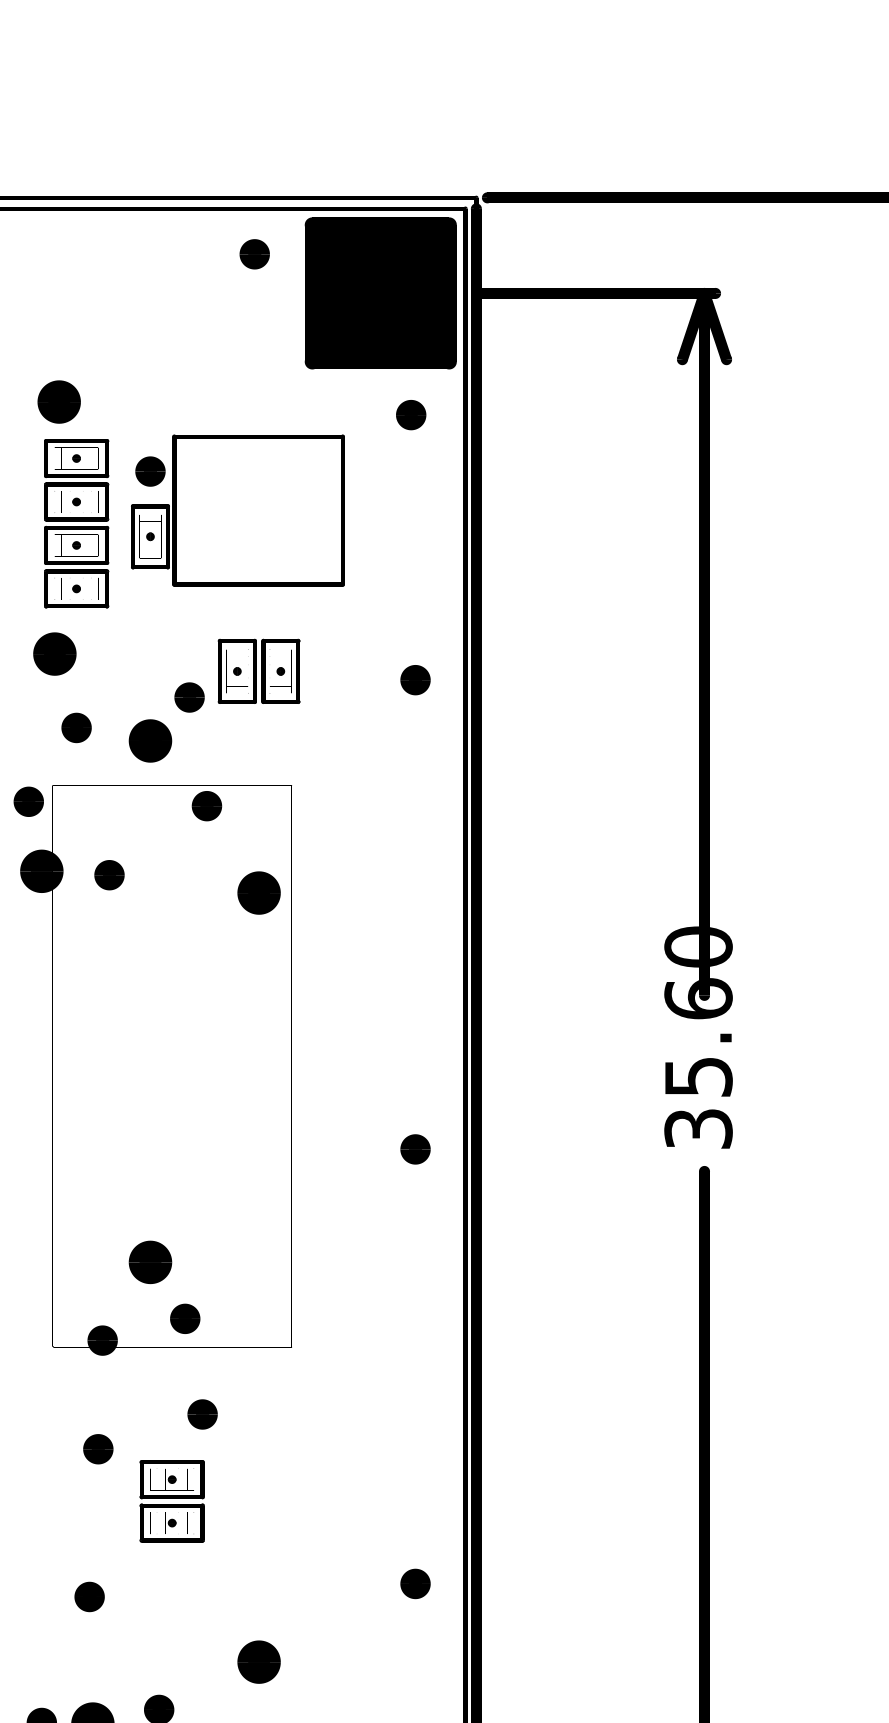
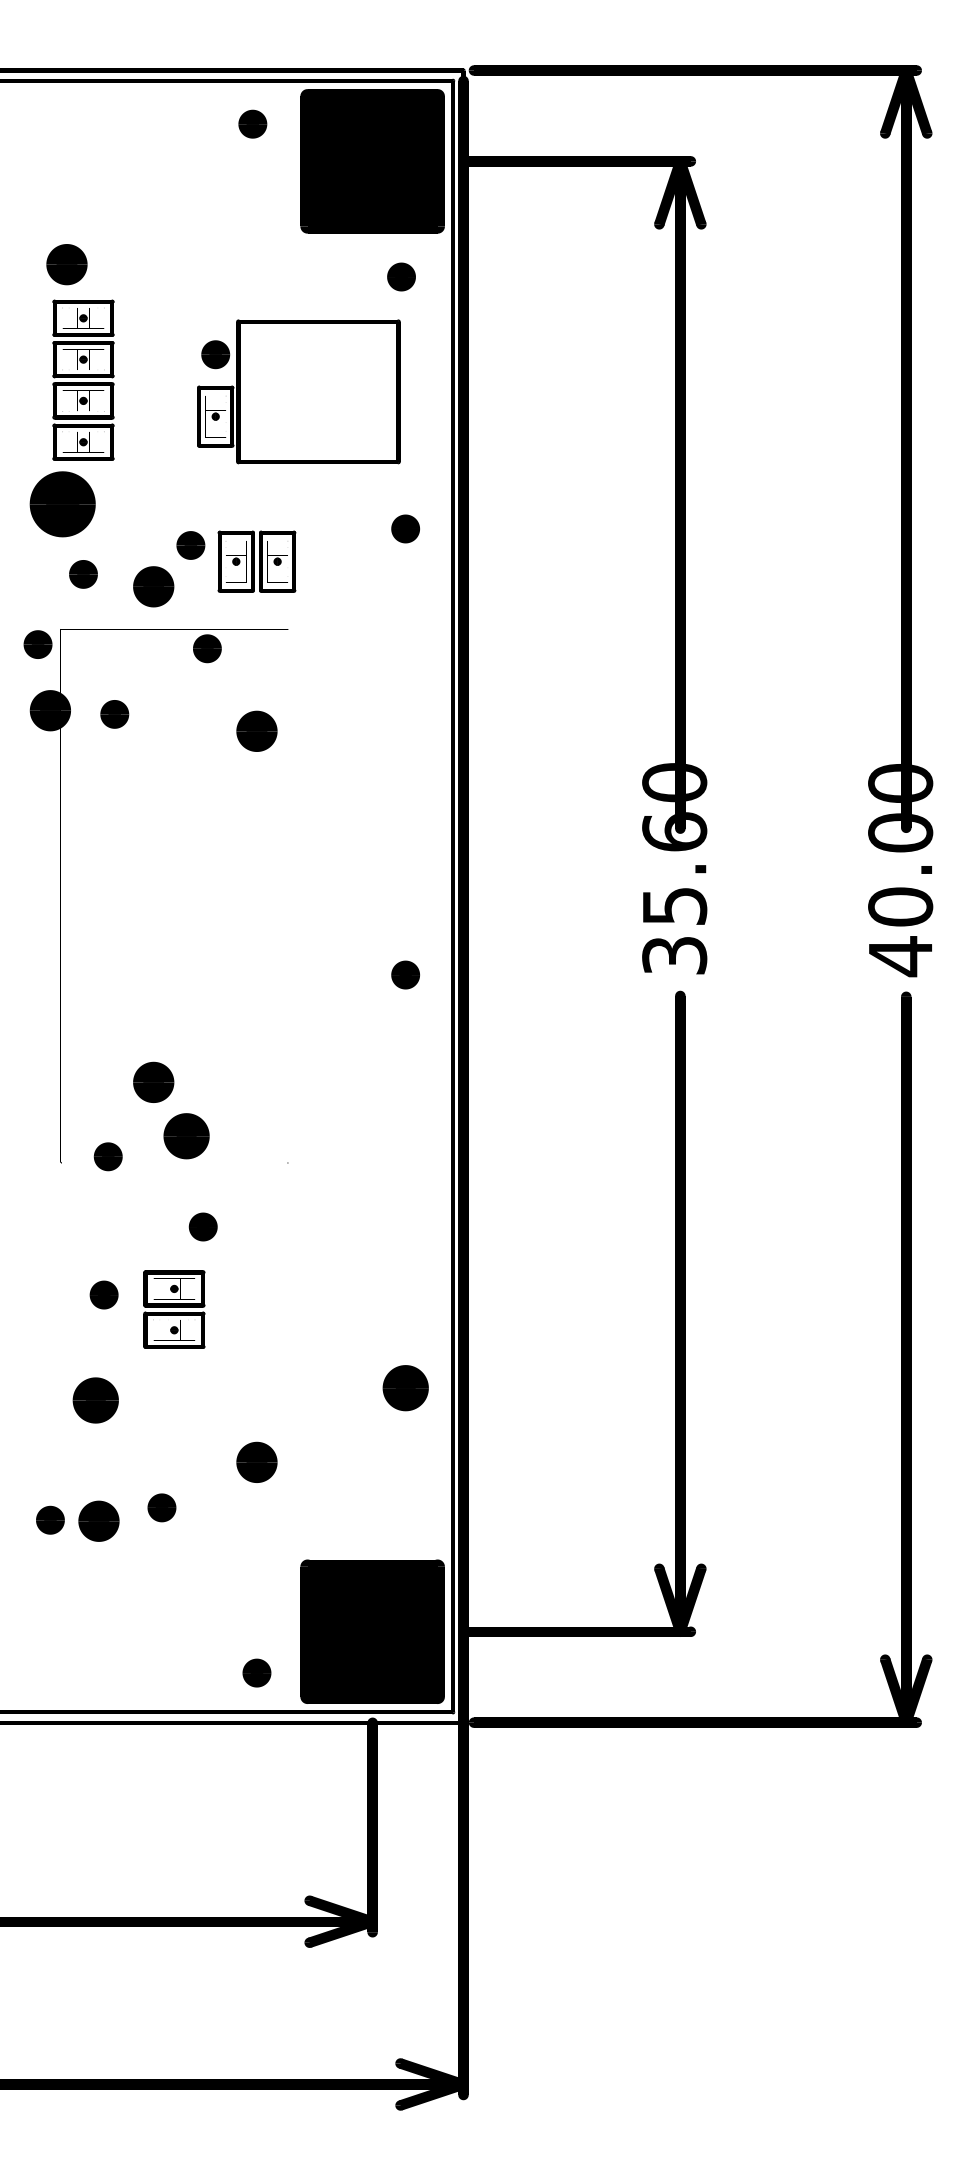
part: (237, 510) -> (298, 391), moved
part: (54, 653) -> (62, 503), size x1.6
part: (258, 671) -> (256, 561), moved
part: (184, 1318) -> (186, 1135), size x1.6
part: (97, 1448) -> (103, 1294), moved
part: (415, 1583) -> (405, 1387), size x1.6
part: (89, 1596) -> (95, 1400), size x1.6

